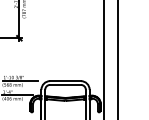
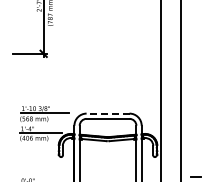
line: (65, 81) -> (107, 113), solid -> dashed

